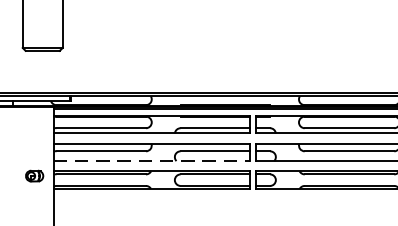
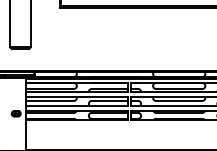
line: (151, 160) -> (76, 105), dashed -> solid

